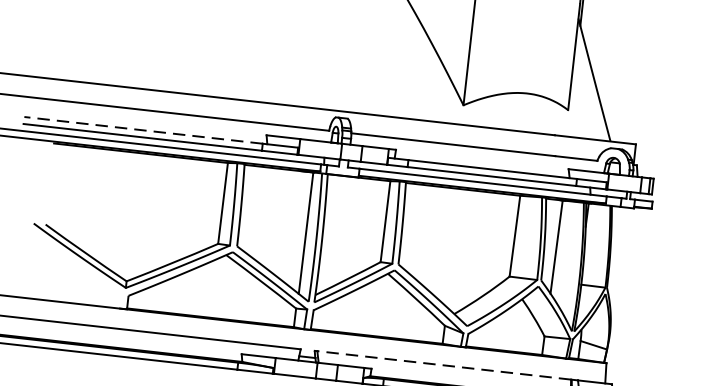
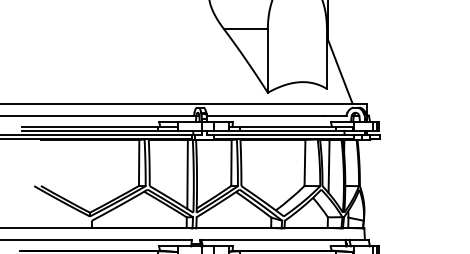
line: (142, 129) -> (89, 126), dashed -> solid
line: (442, 364) -> (272, 239), dashed -> solid

